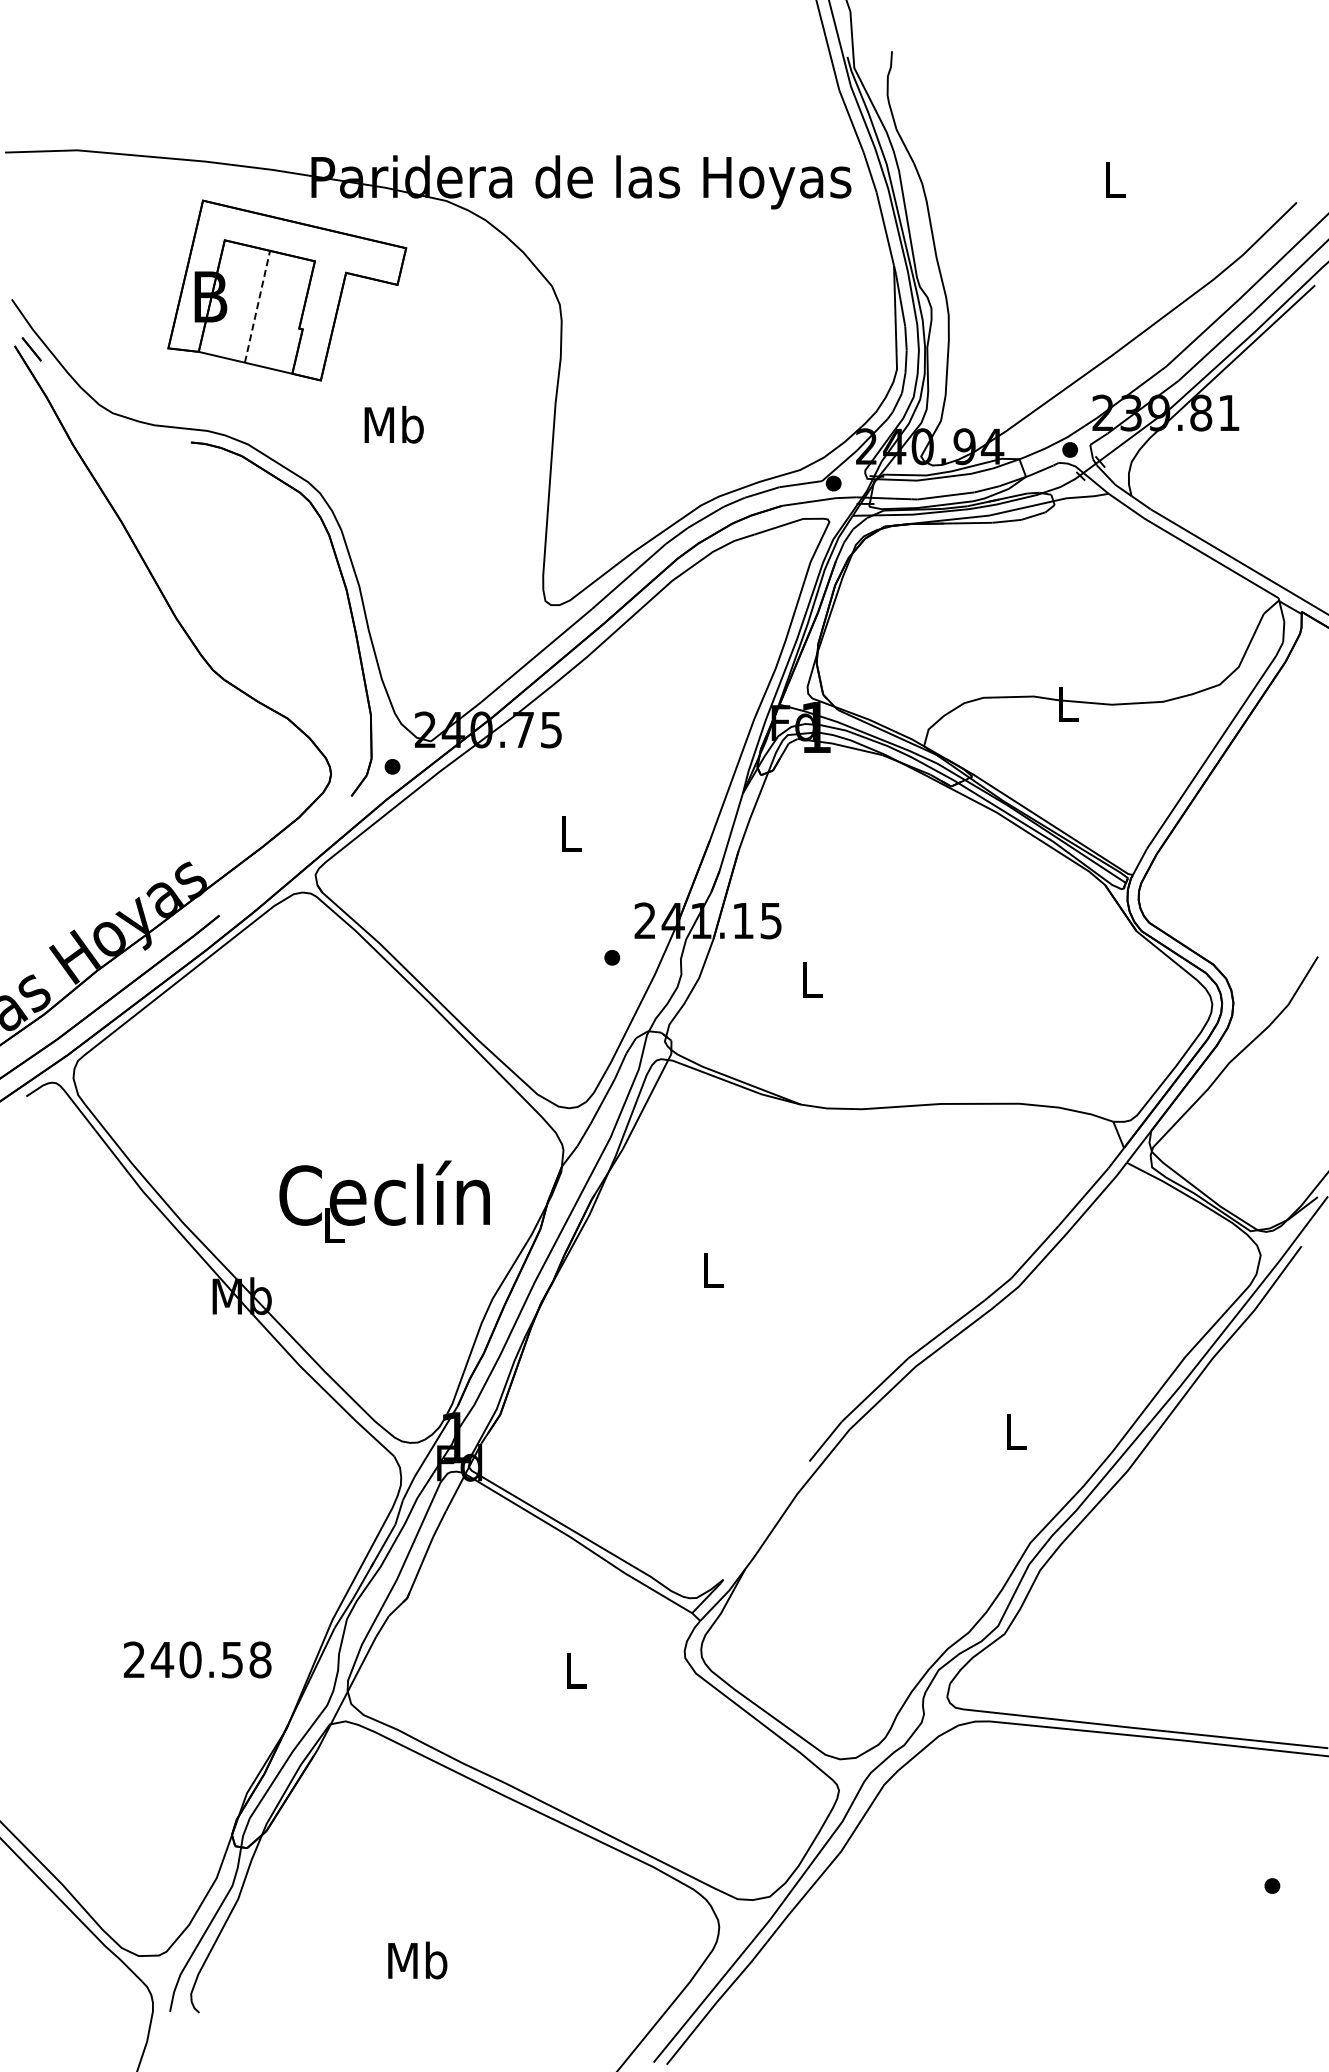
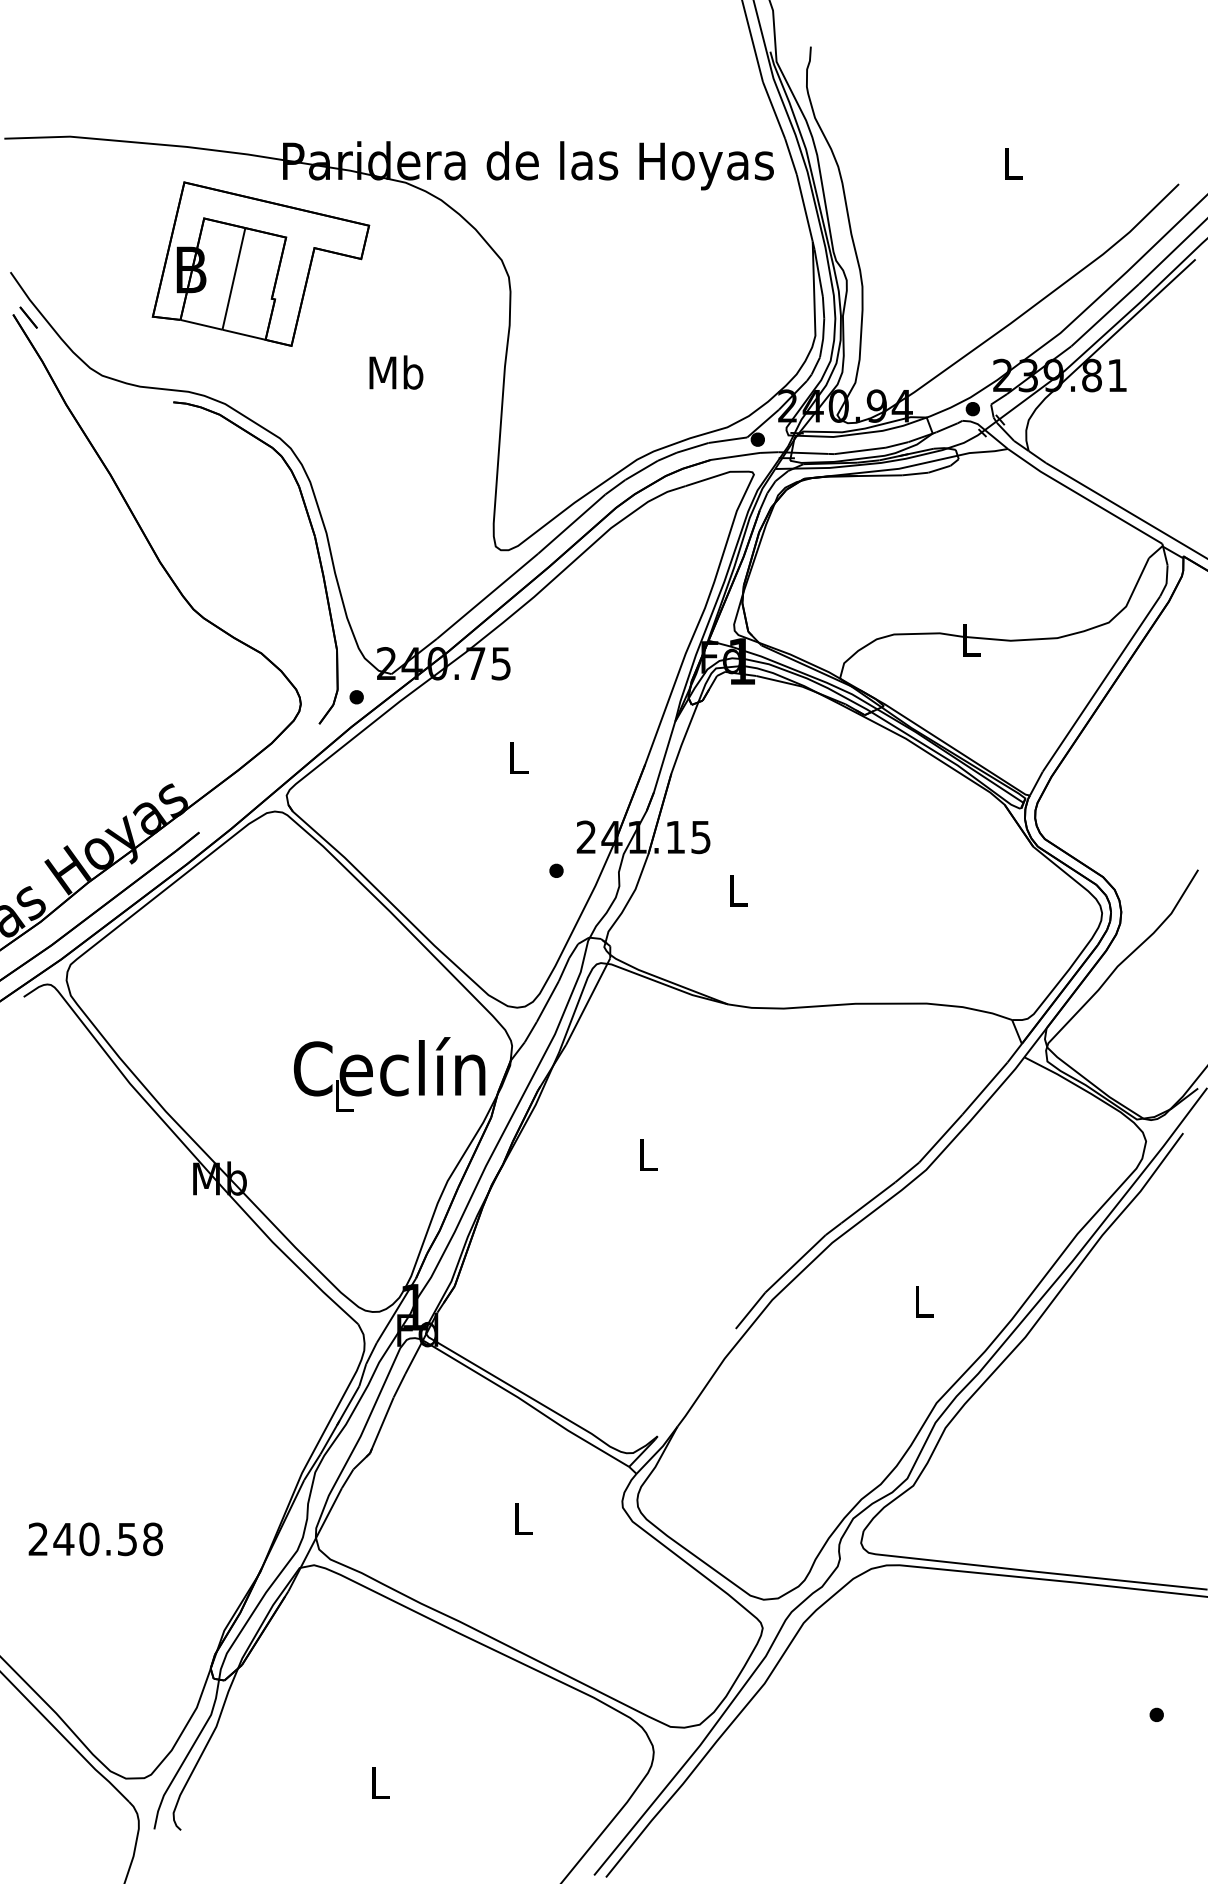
line: (257, 306) -> (233, 278), dashed -> solid
text: (393, 424) -> (395, 372), moved
text: (384, 1201) -> (389, 1074), moved
text: (197, 1659) -> (95, 1538), moved
text: (417, 1960) -> (379, 1782), Mb -> L

